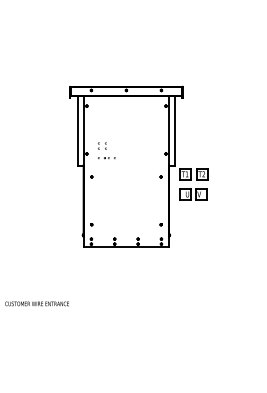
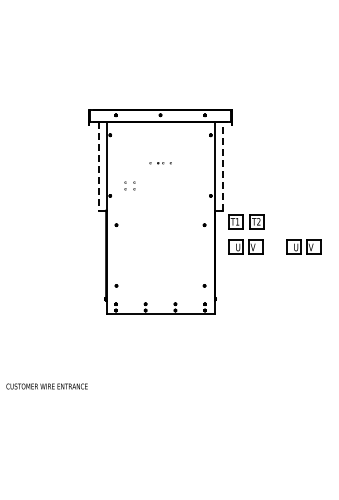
line: (175, 130) -> (222, 166), solid -> dashed
line: (77, 131) -> (98, 167), solid -> dashed
part: (106, 158) -> (160, 163), moved
part: (238, 193) -> (303, 246), added

